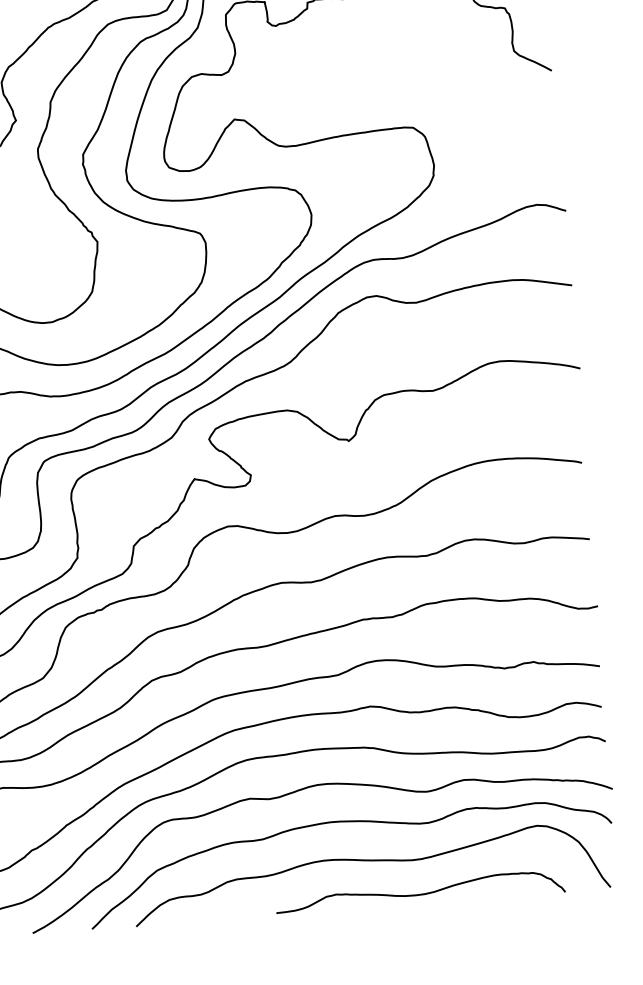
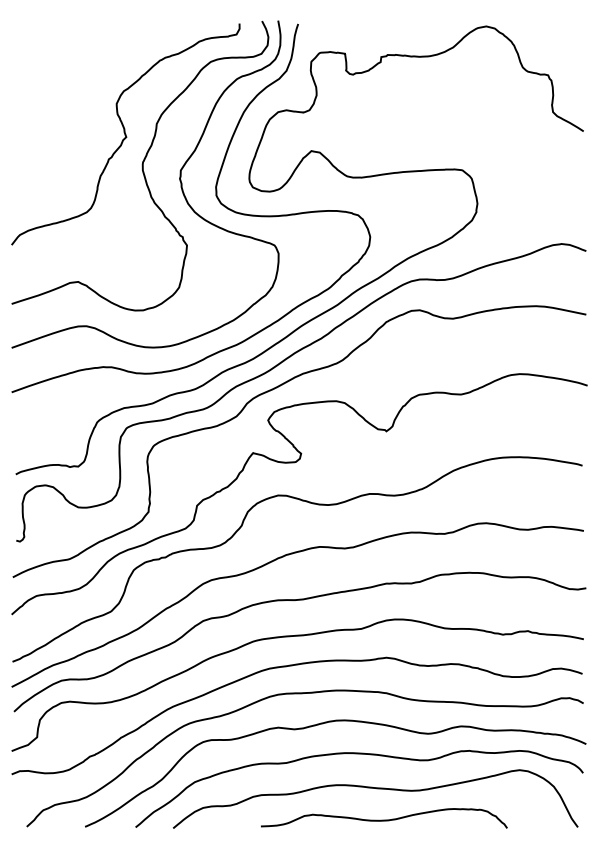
curve: (420, 893) -> (384, 819), moved

